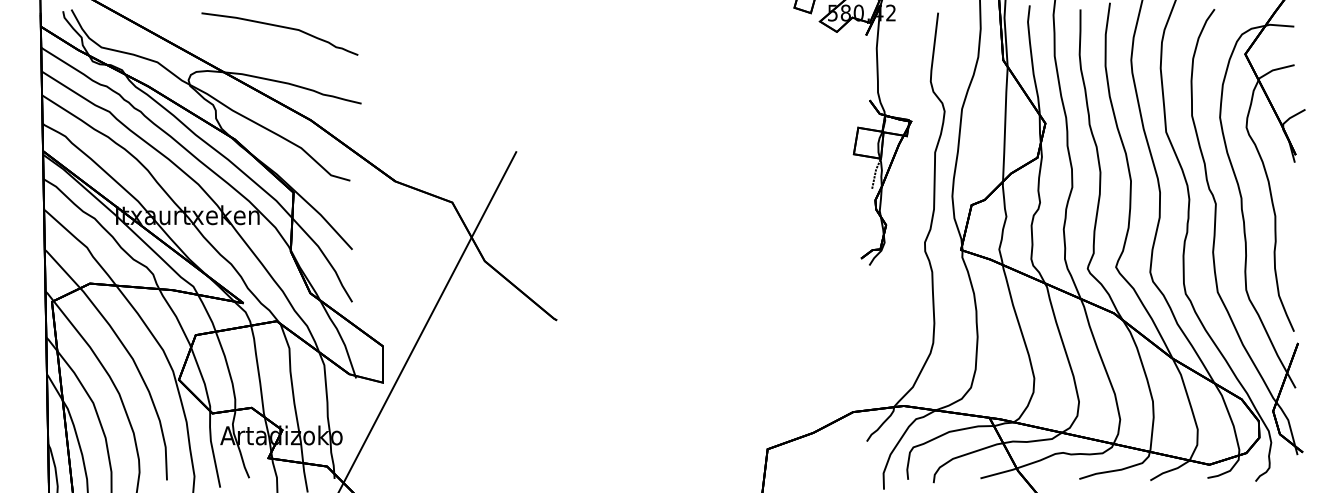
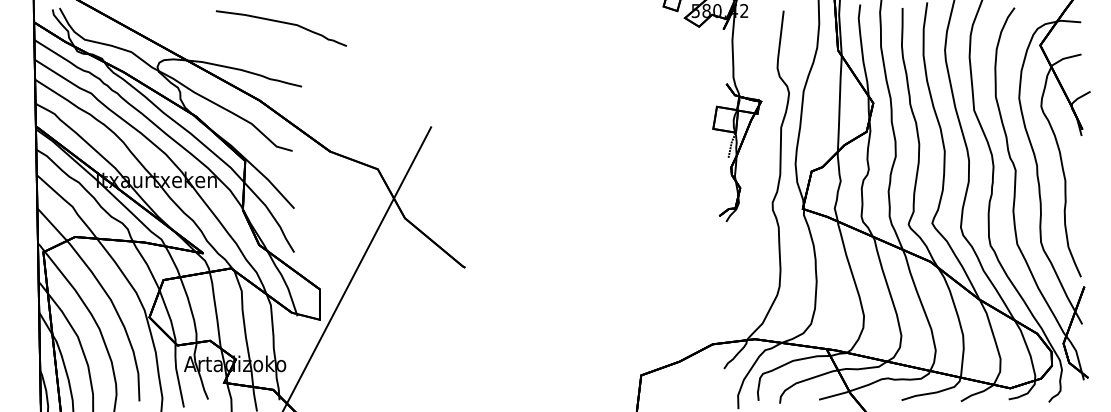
curve: (279, 27) -> (281, 23), moved

